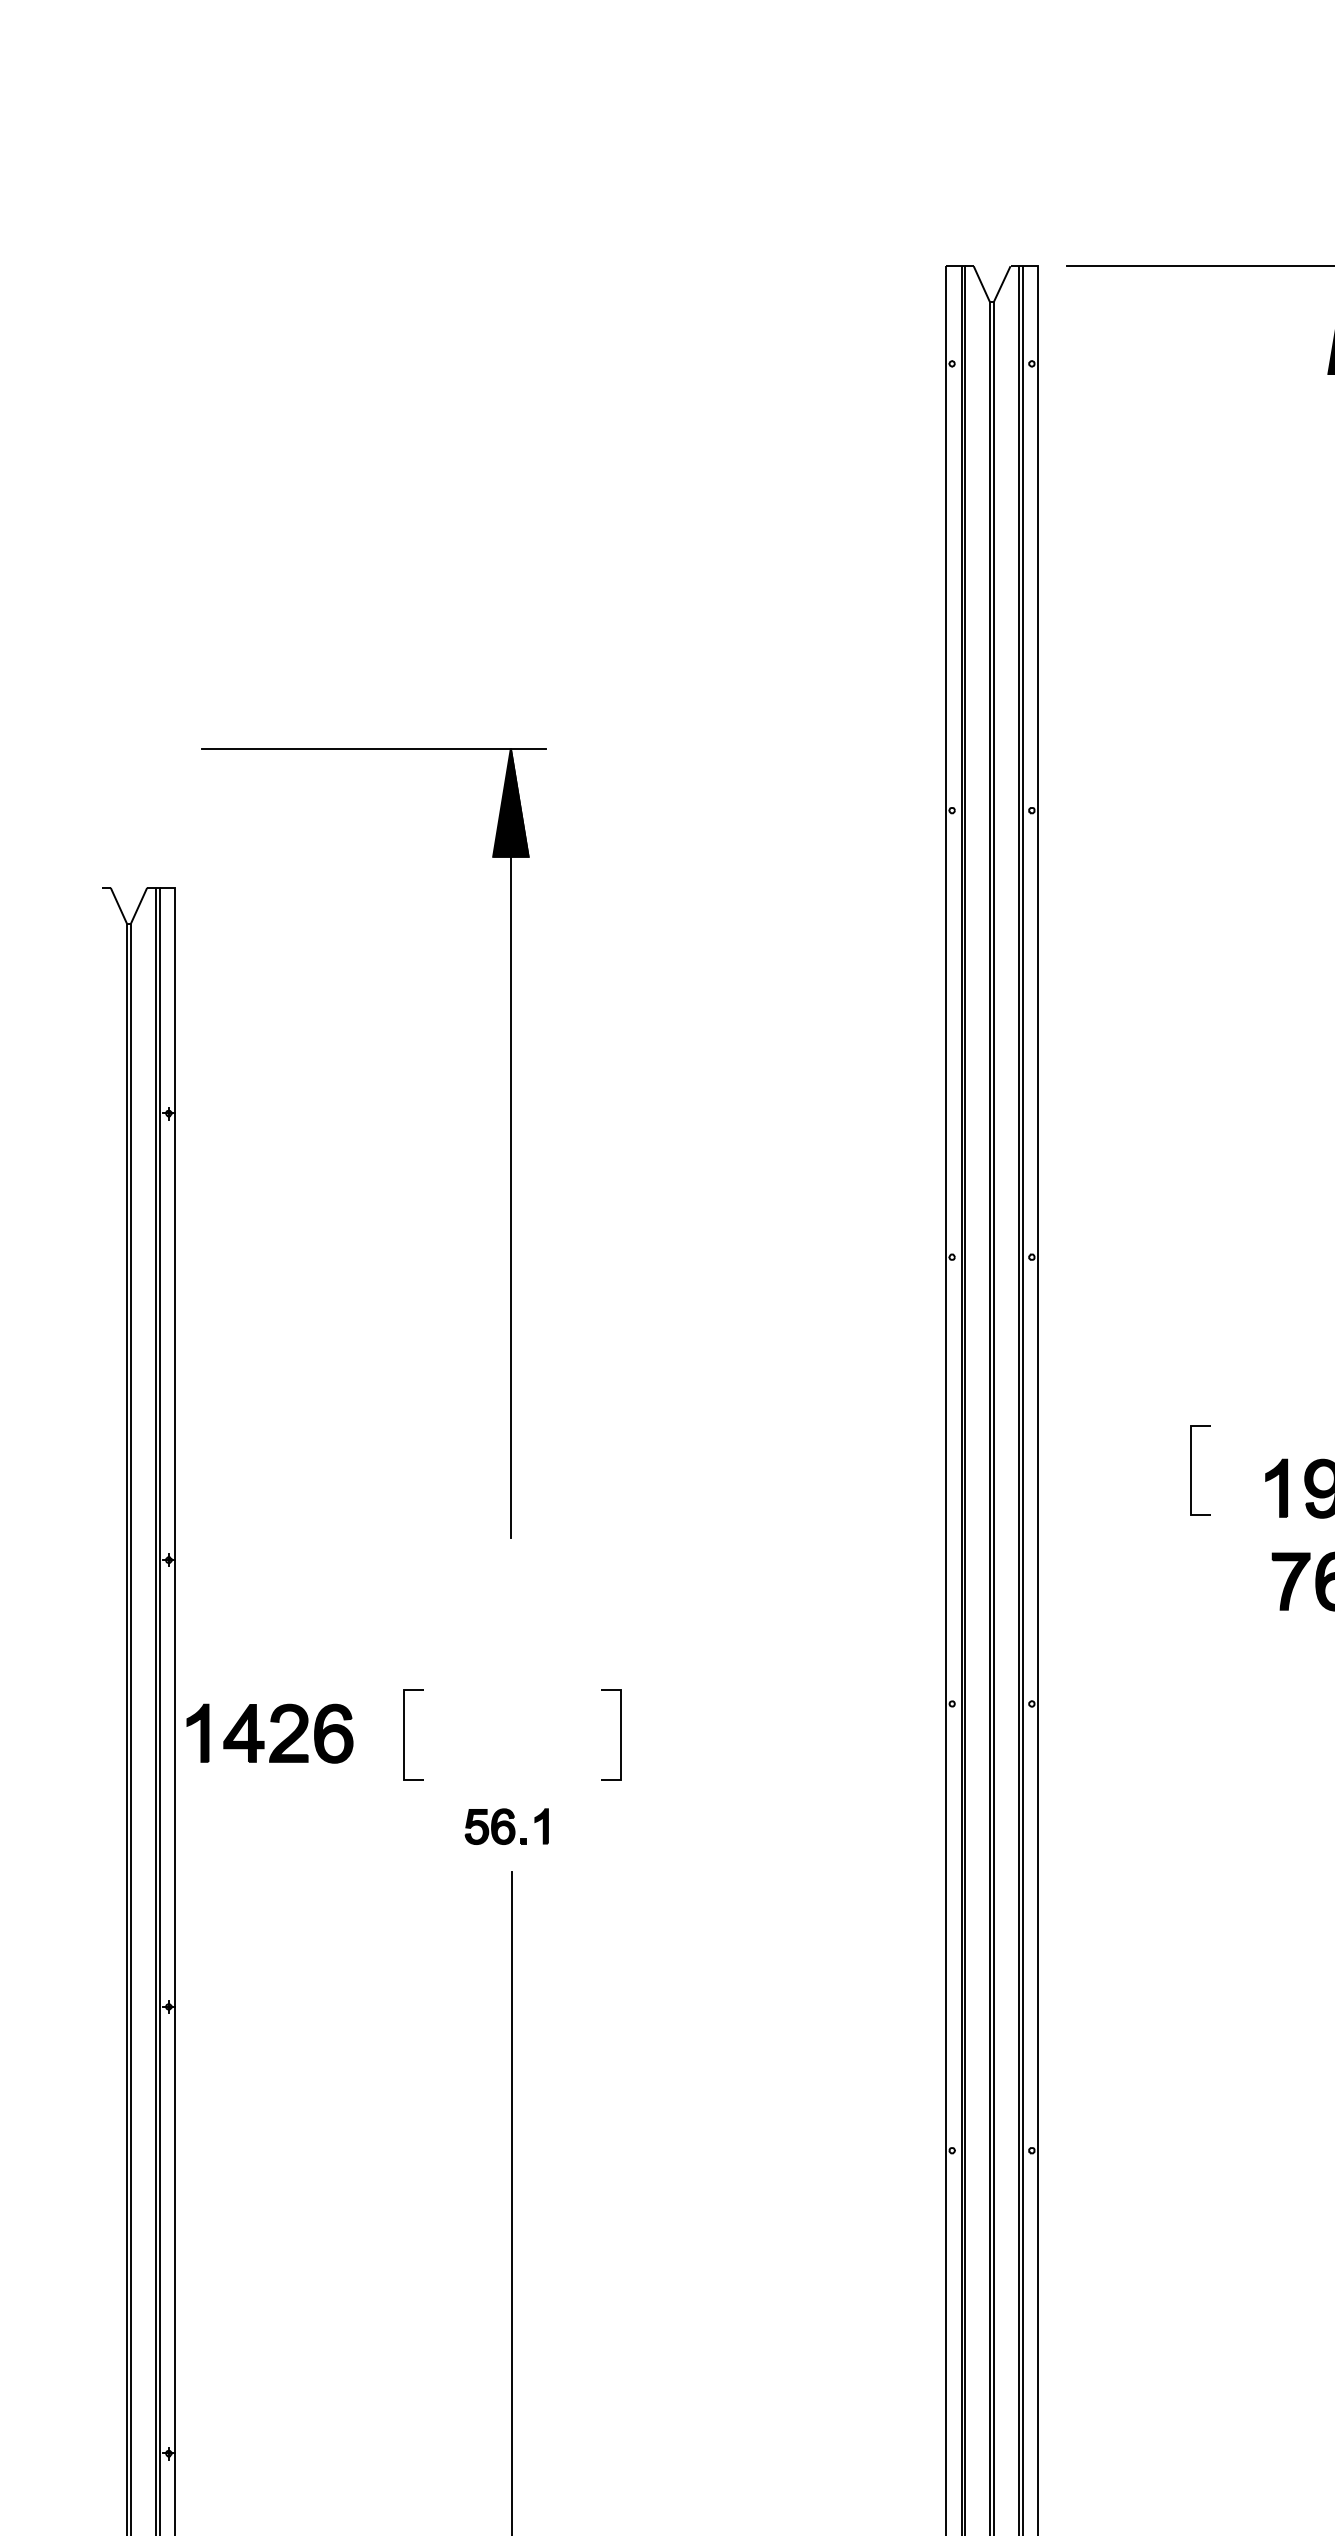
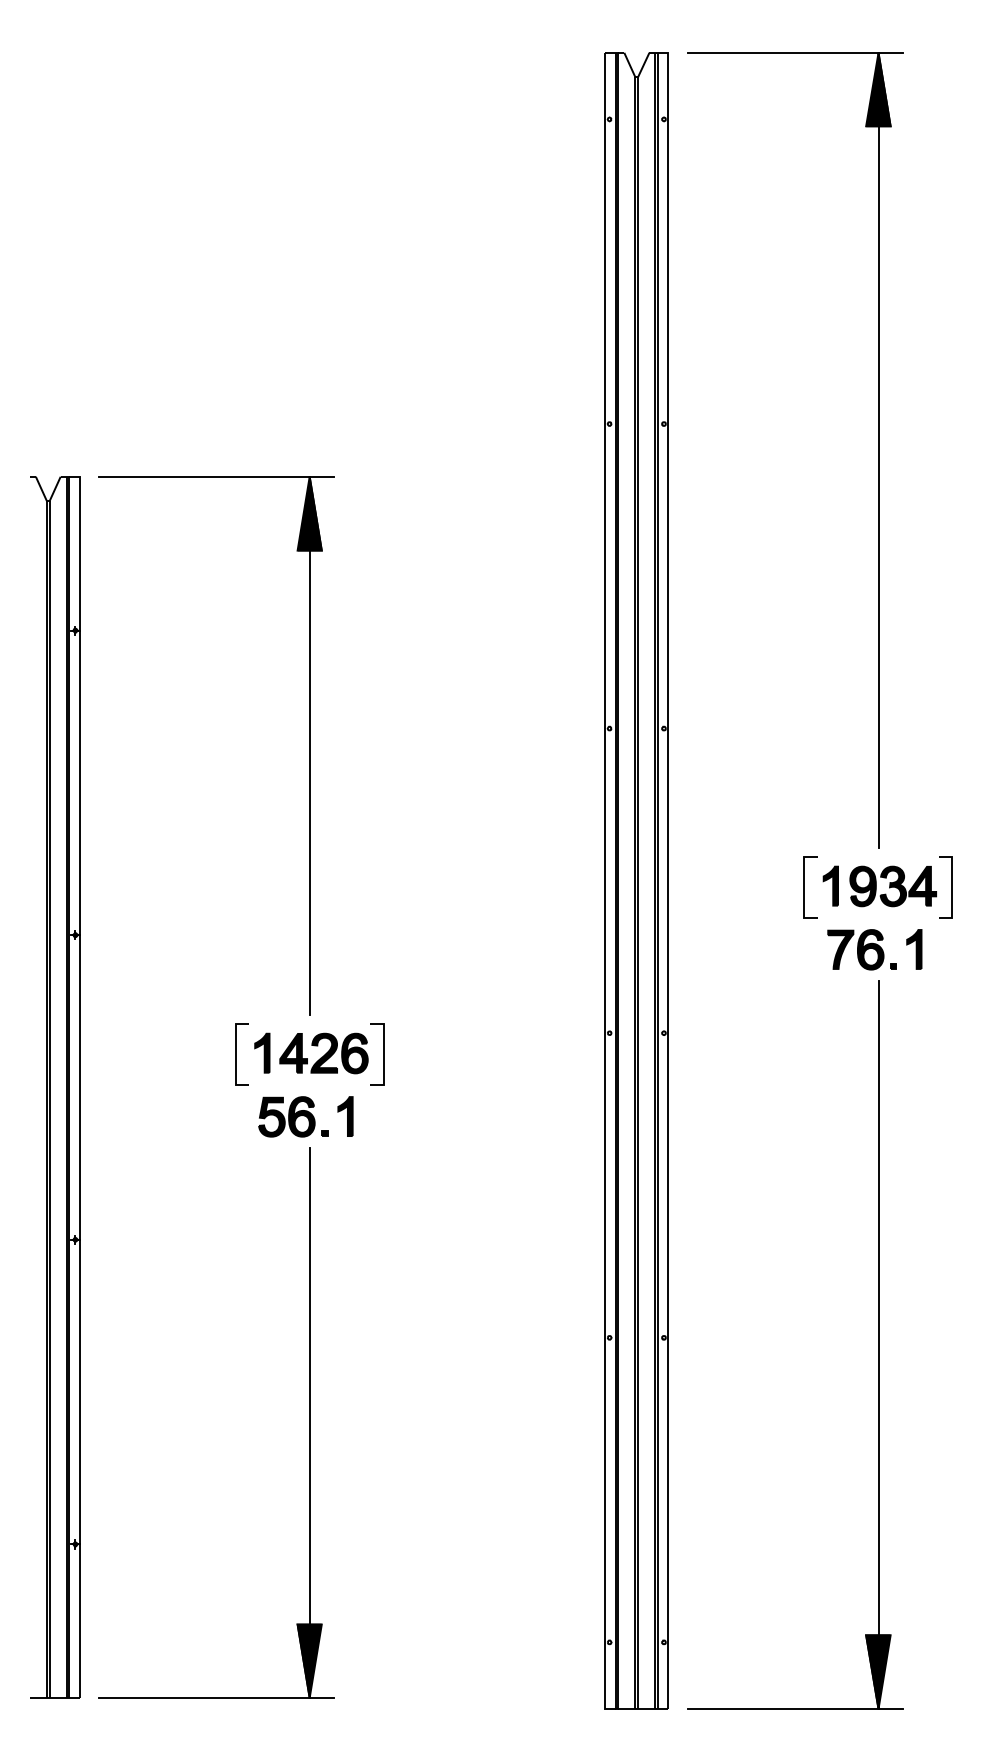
part: (510, 1142) -> (309, 745), moved
line: (1191, 1471) -> (804, 887), moved
part: (264, 1741) -> (307, 1058), moved
part: (506, 1826) -> (305, 1116), size x1.67

